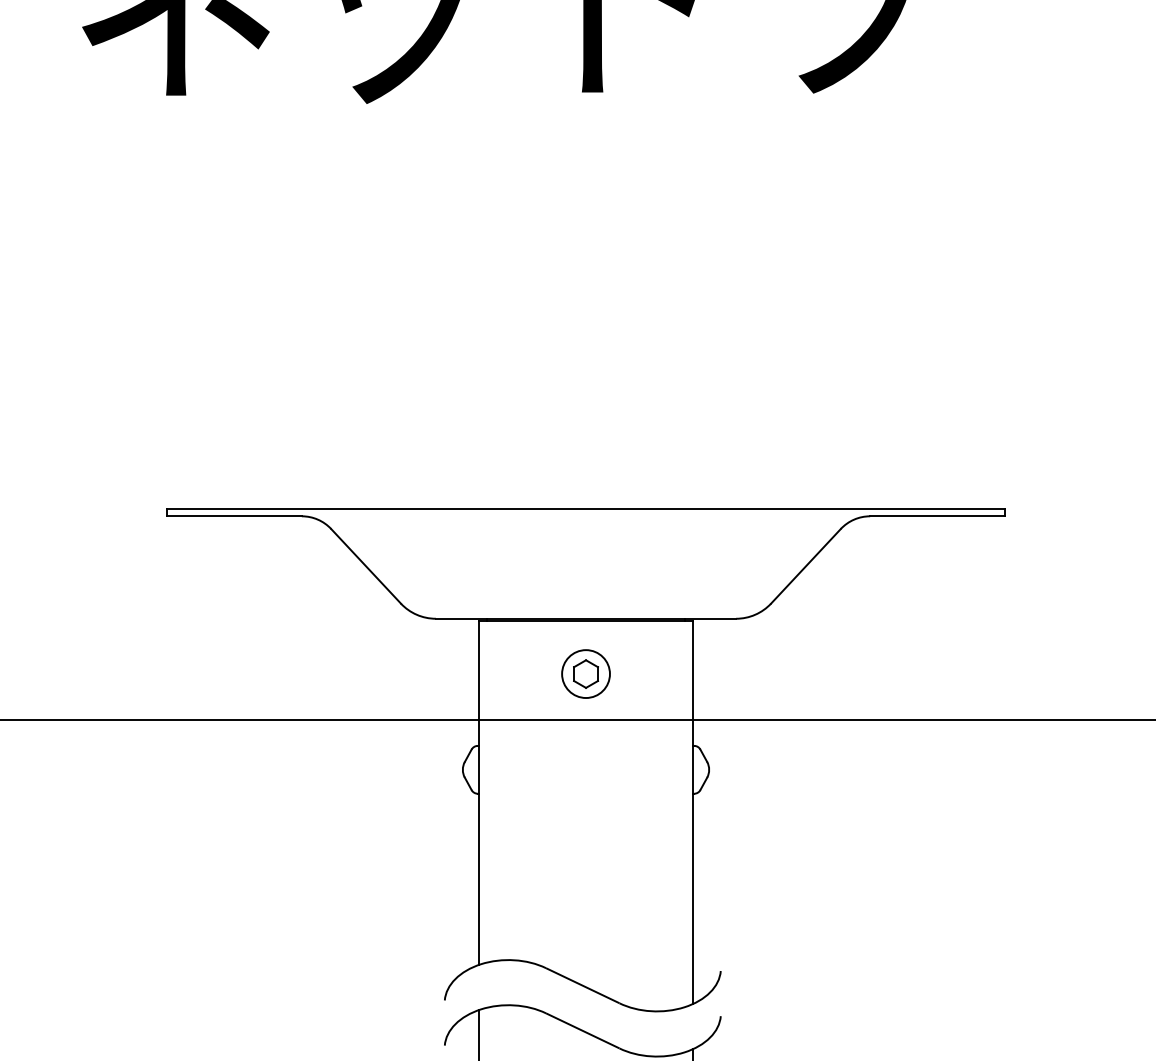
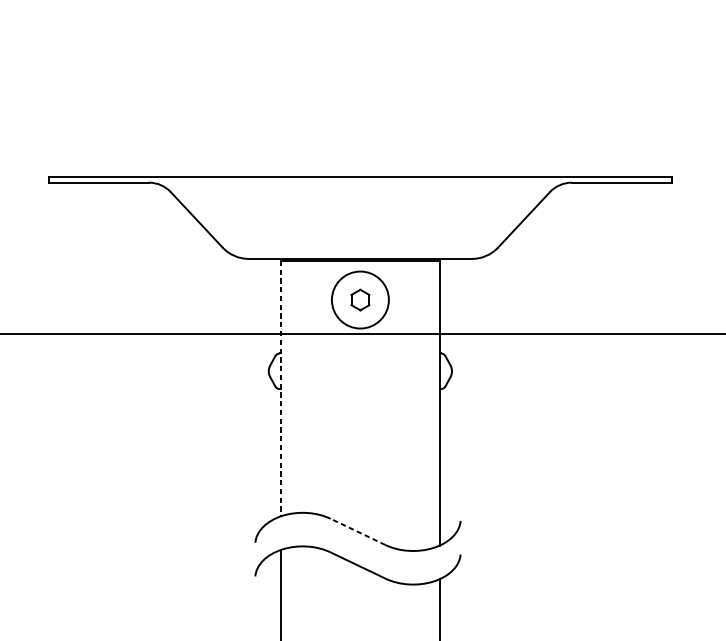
circle: (585, 674) -> (360, 300), size x1.6
line: (479, 793) -> (281, 388), solid -> dashed
line: (582, 985) -> (357, 531), solid -> dashed

